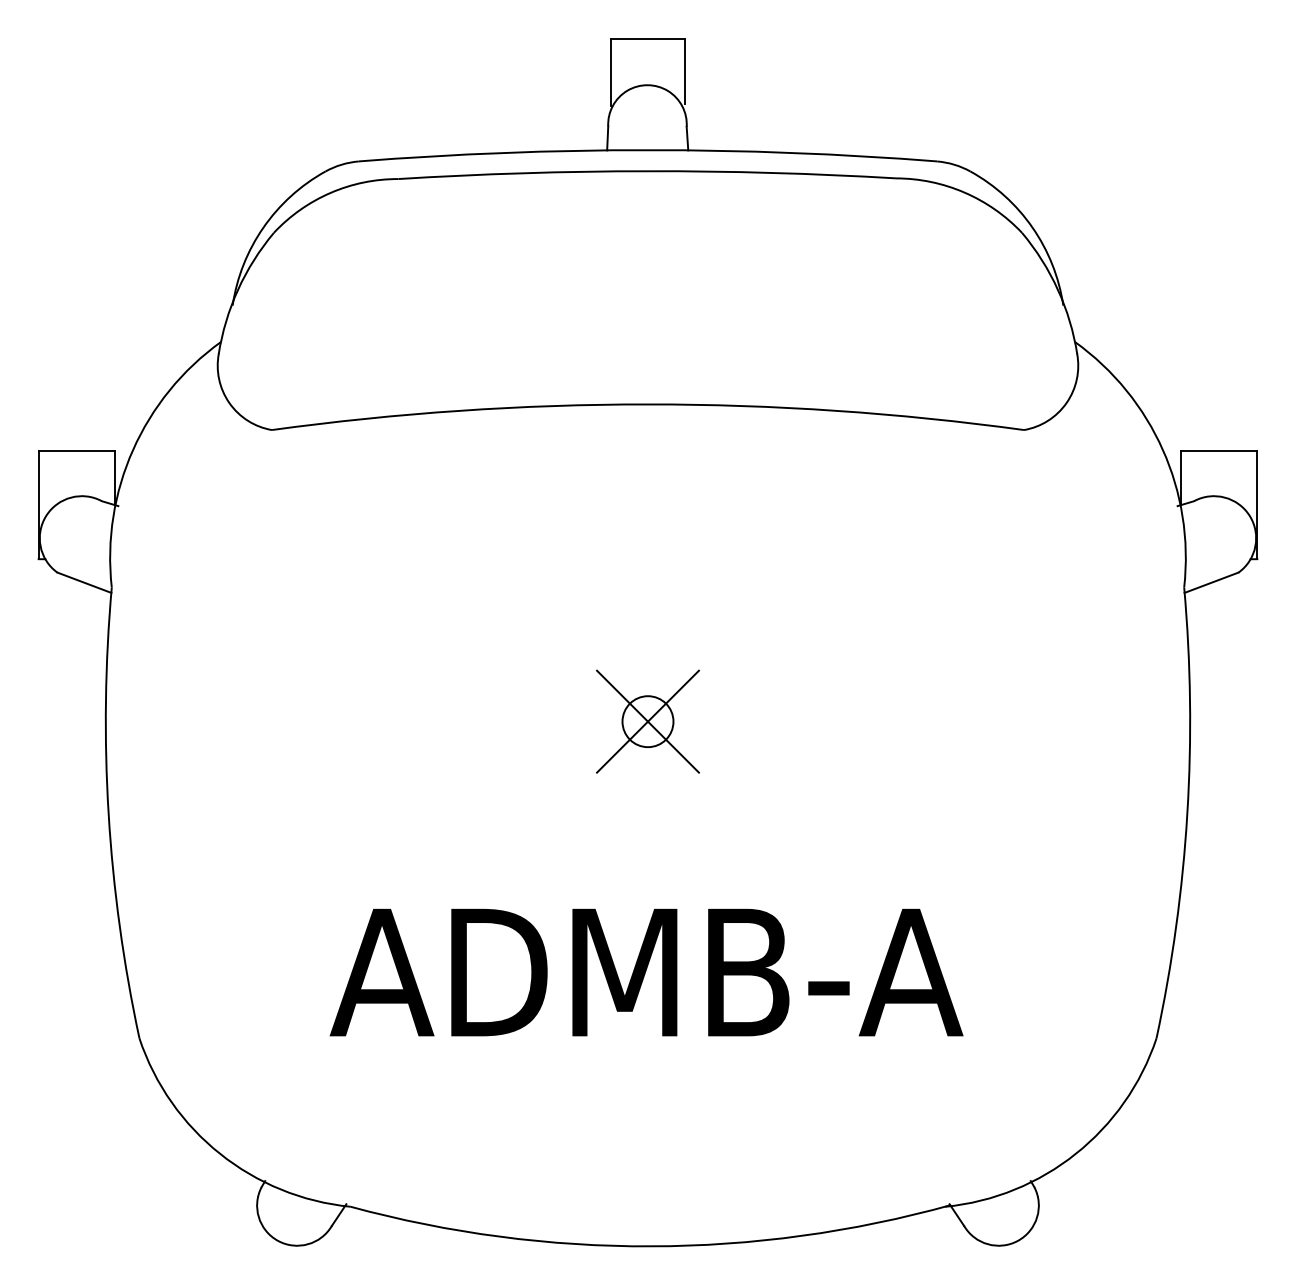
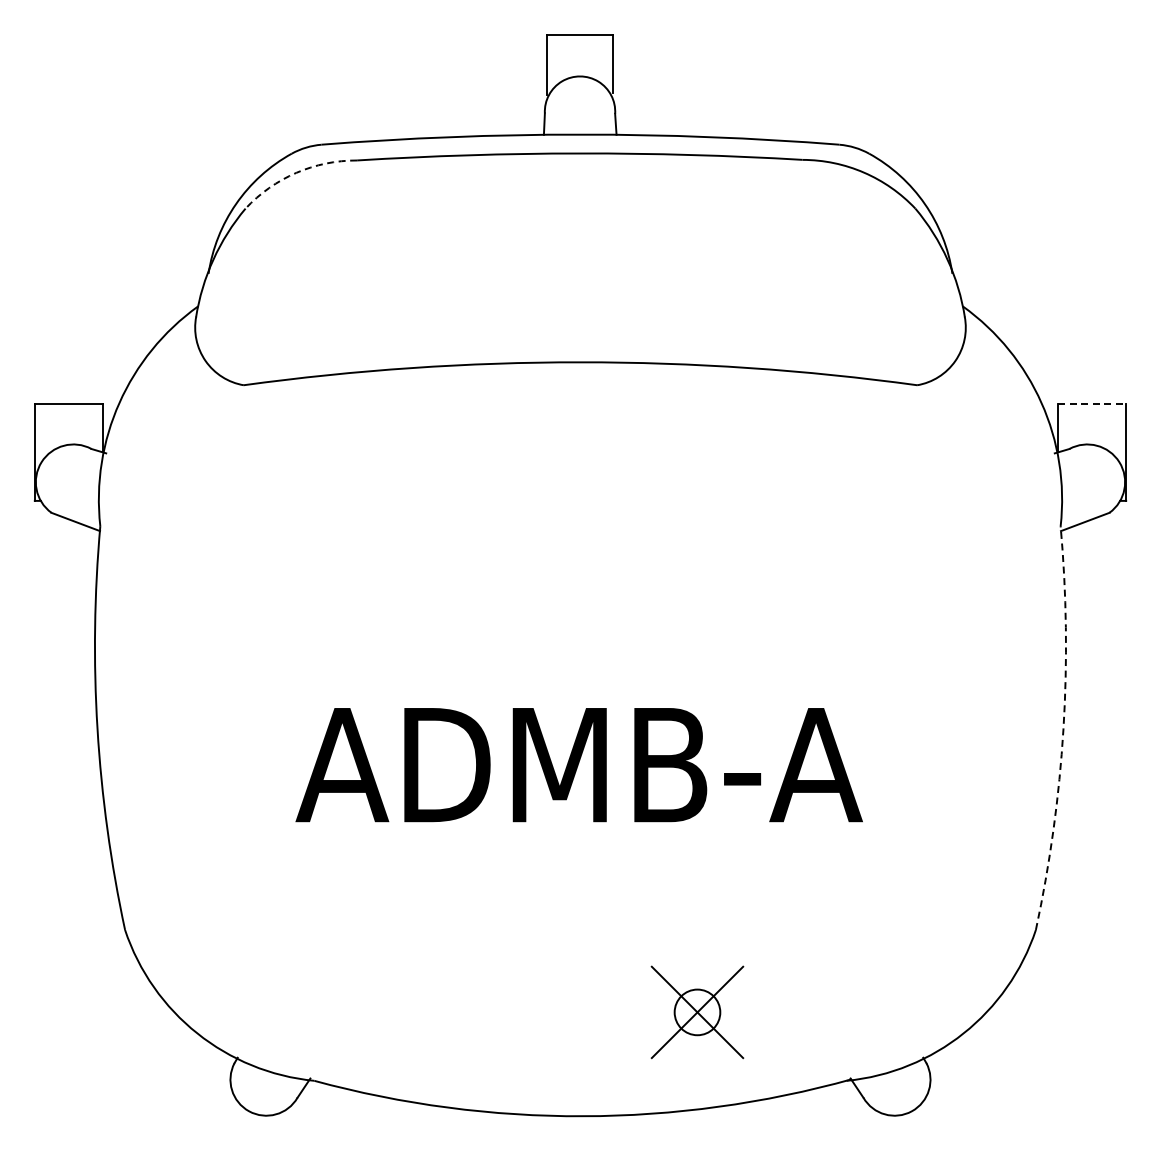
arc: (330, 192) -> (296, 172), solid -> dashed
line: (1219, 451) -> (1092, 404), solid -> dashed
part: (648, 721) -> (697, 1012), moved
arc: (1187, 813) -> (1063, 728), solid -> dashed
text: (645, 973) -> (578, 765), moved

